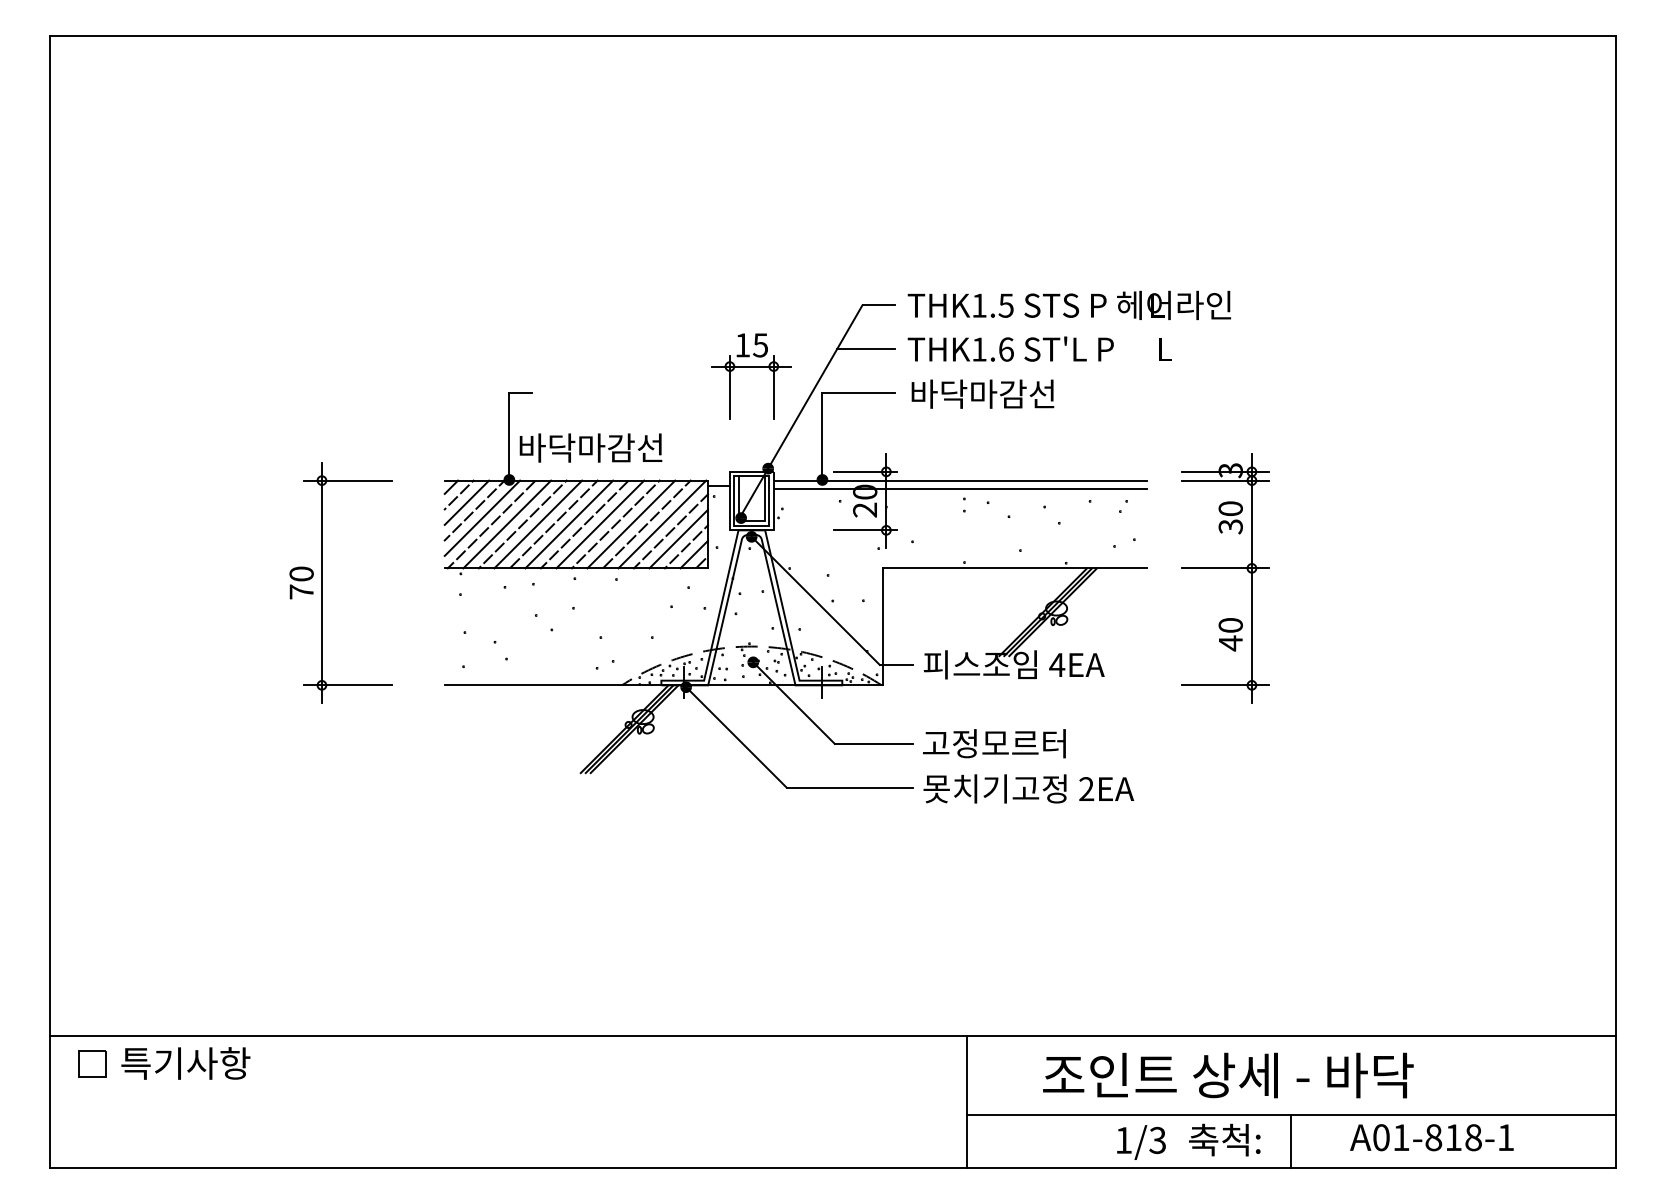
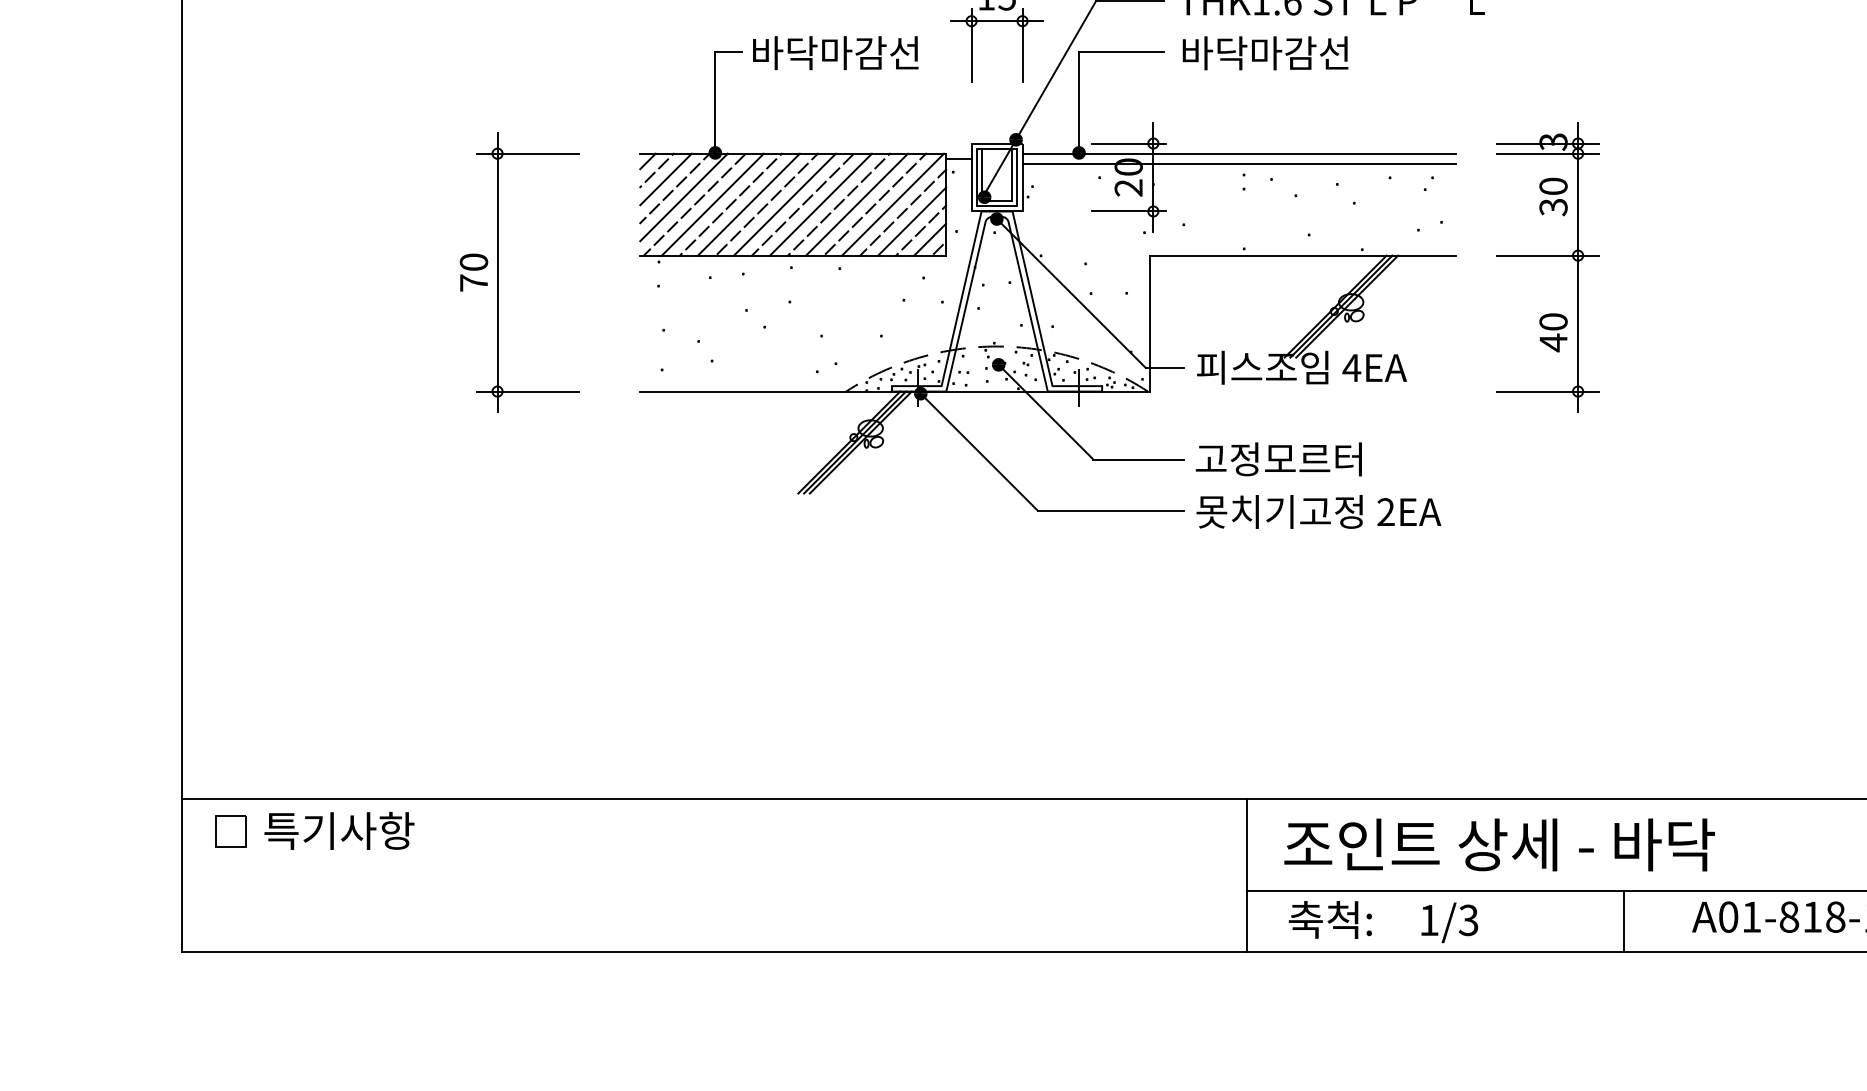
text: (590, 447) -> (835, 52), moved
text: (1228, 1075) -> (1499, 844), moved
text: (1224, 1139) -> (1330, 919), moved

